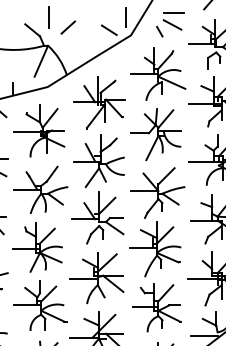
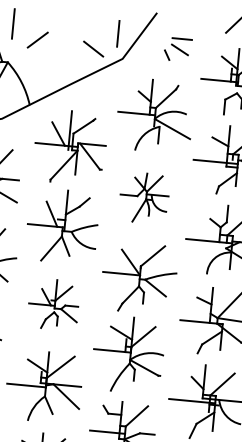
part: (170, 24) -> (178, 49), size x0.7
part: (155, 134) -> (143, 197), size x0.7
part: (97, 217) -> (53, 303), size x0.7

